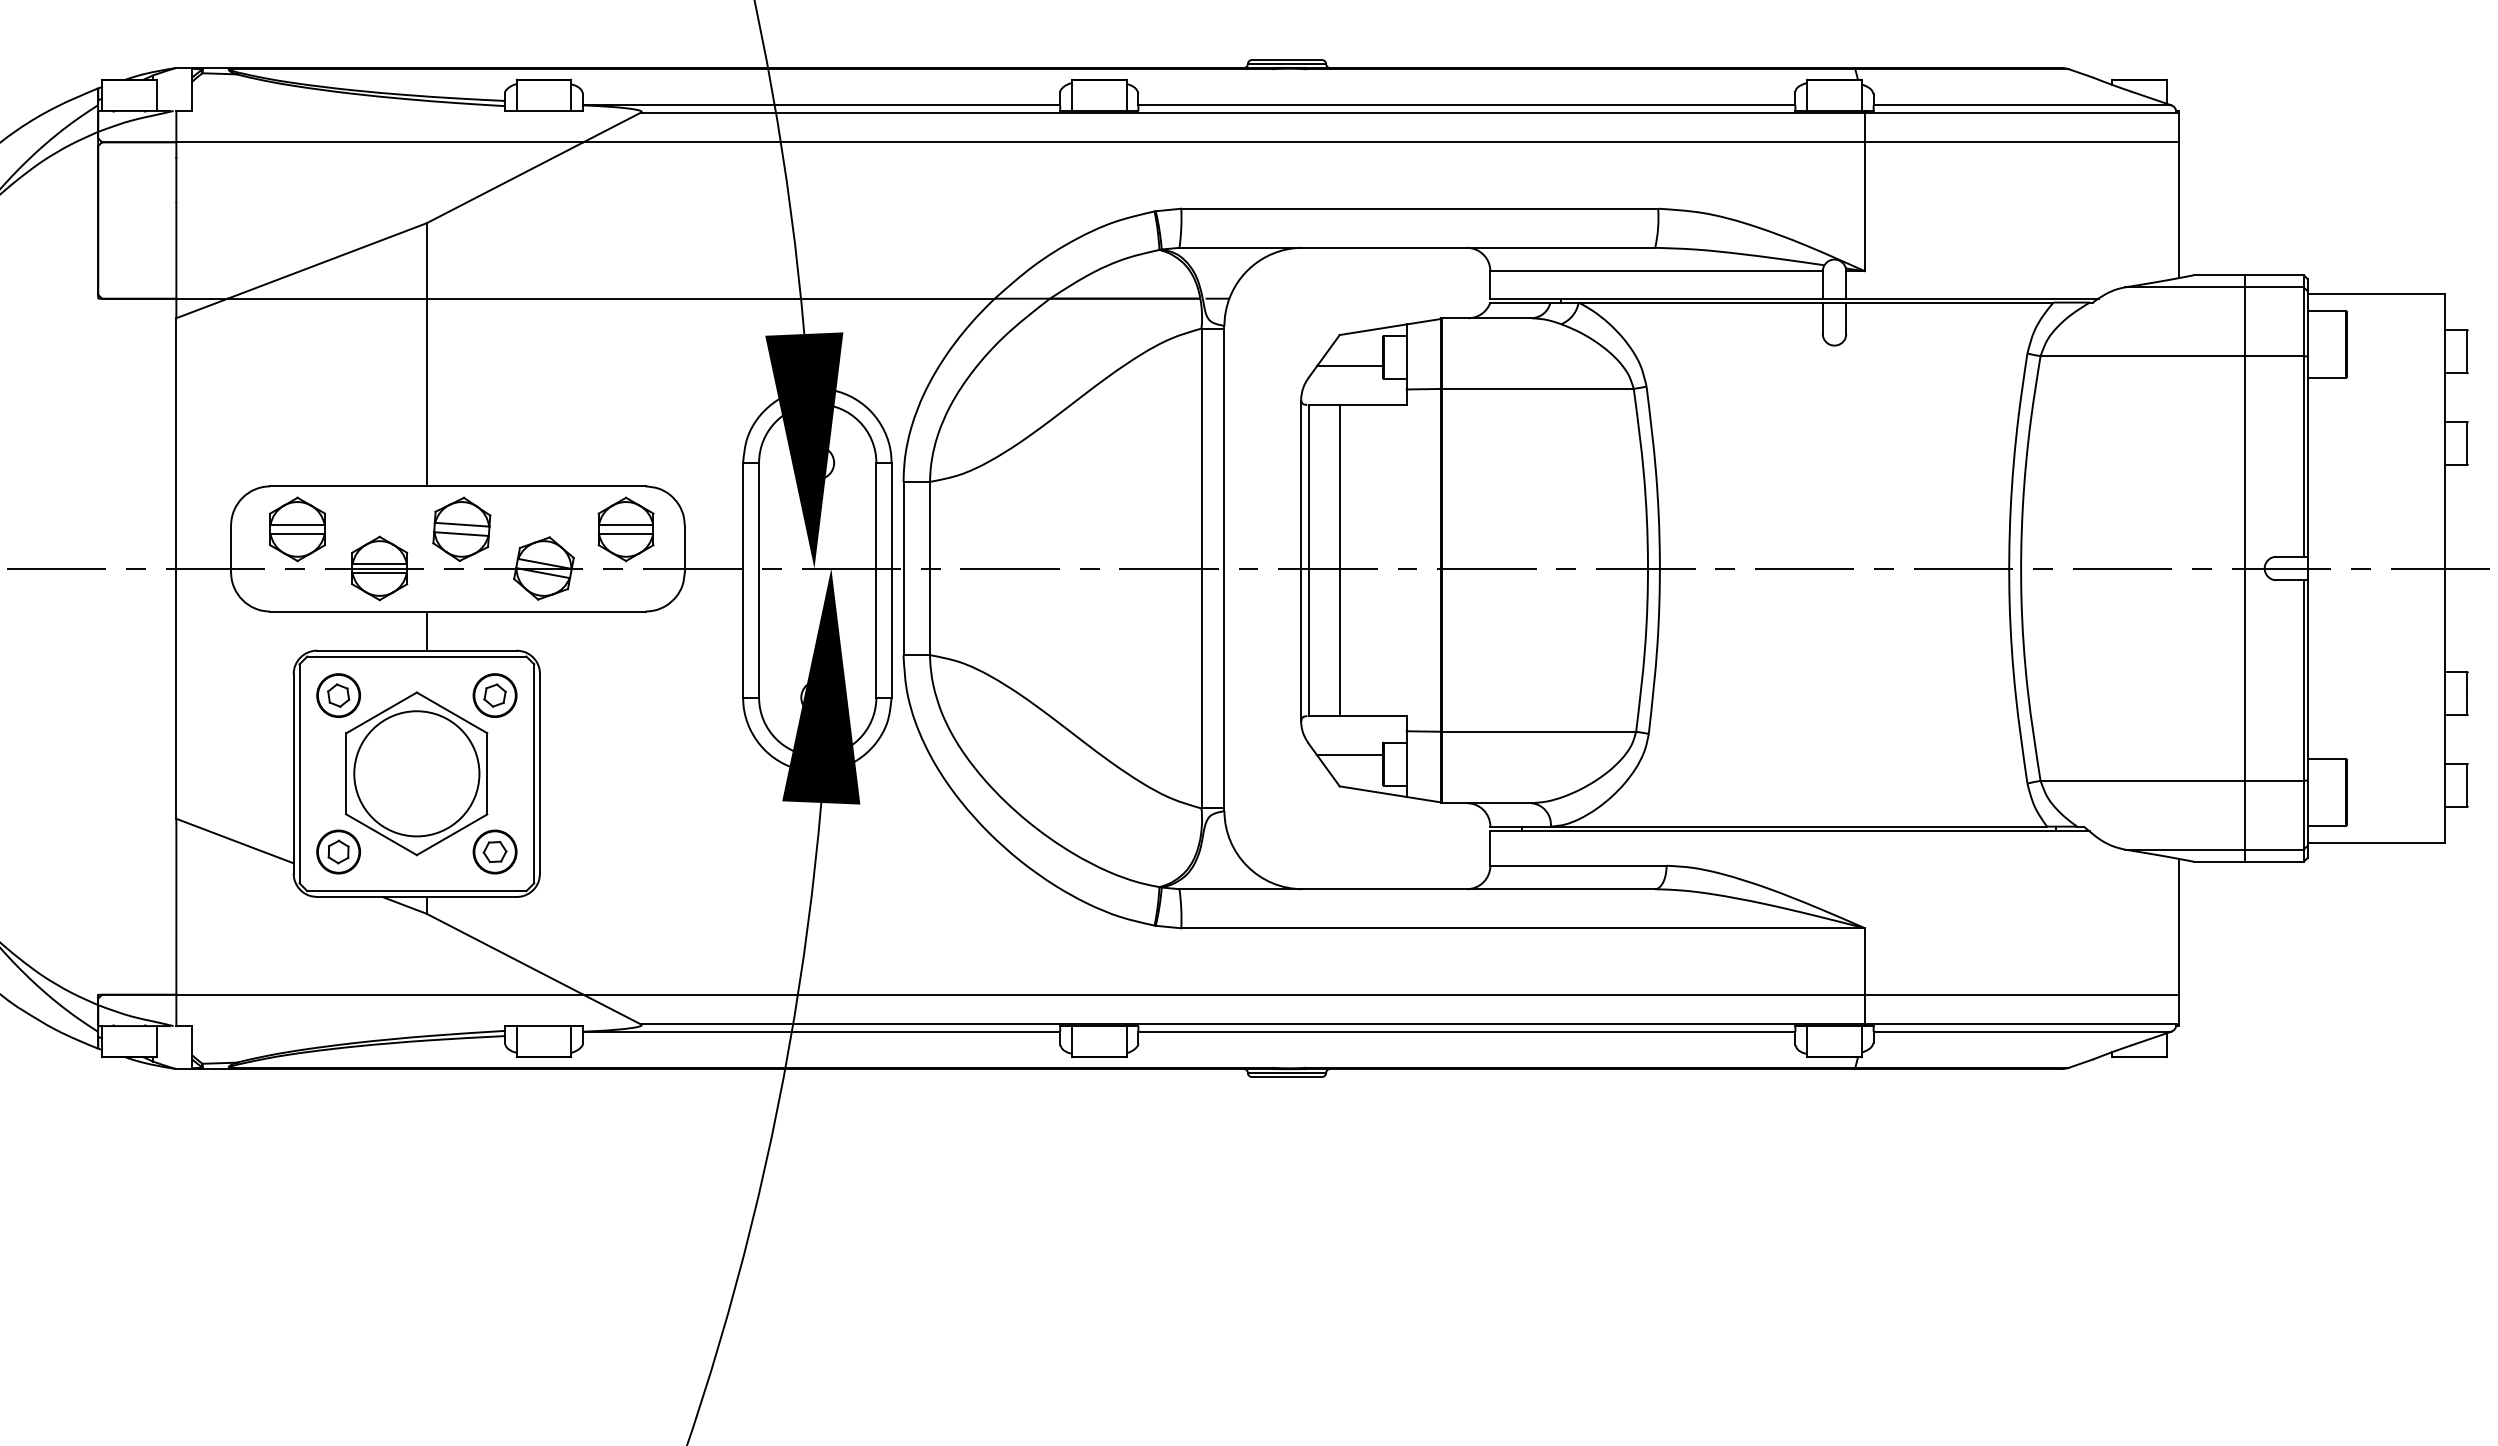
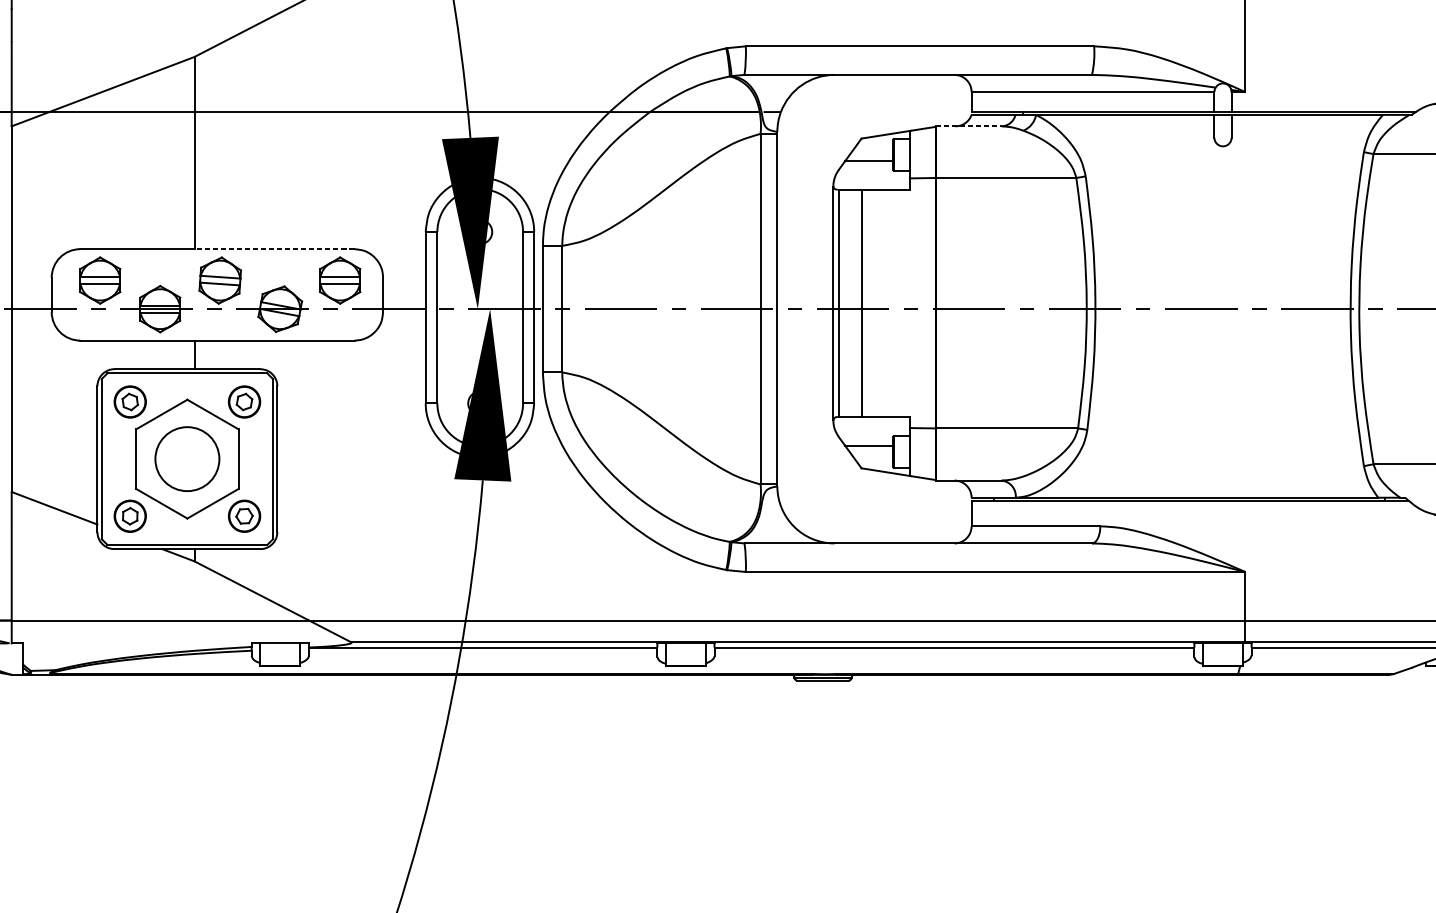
line: (1486, 318) -> (968, 126), solid -> dashed
line: (536, 486) -> (274, 249), solid -> dashed
circle: (416, 773) -> (187, 458), size x0.7

